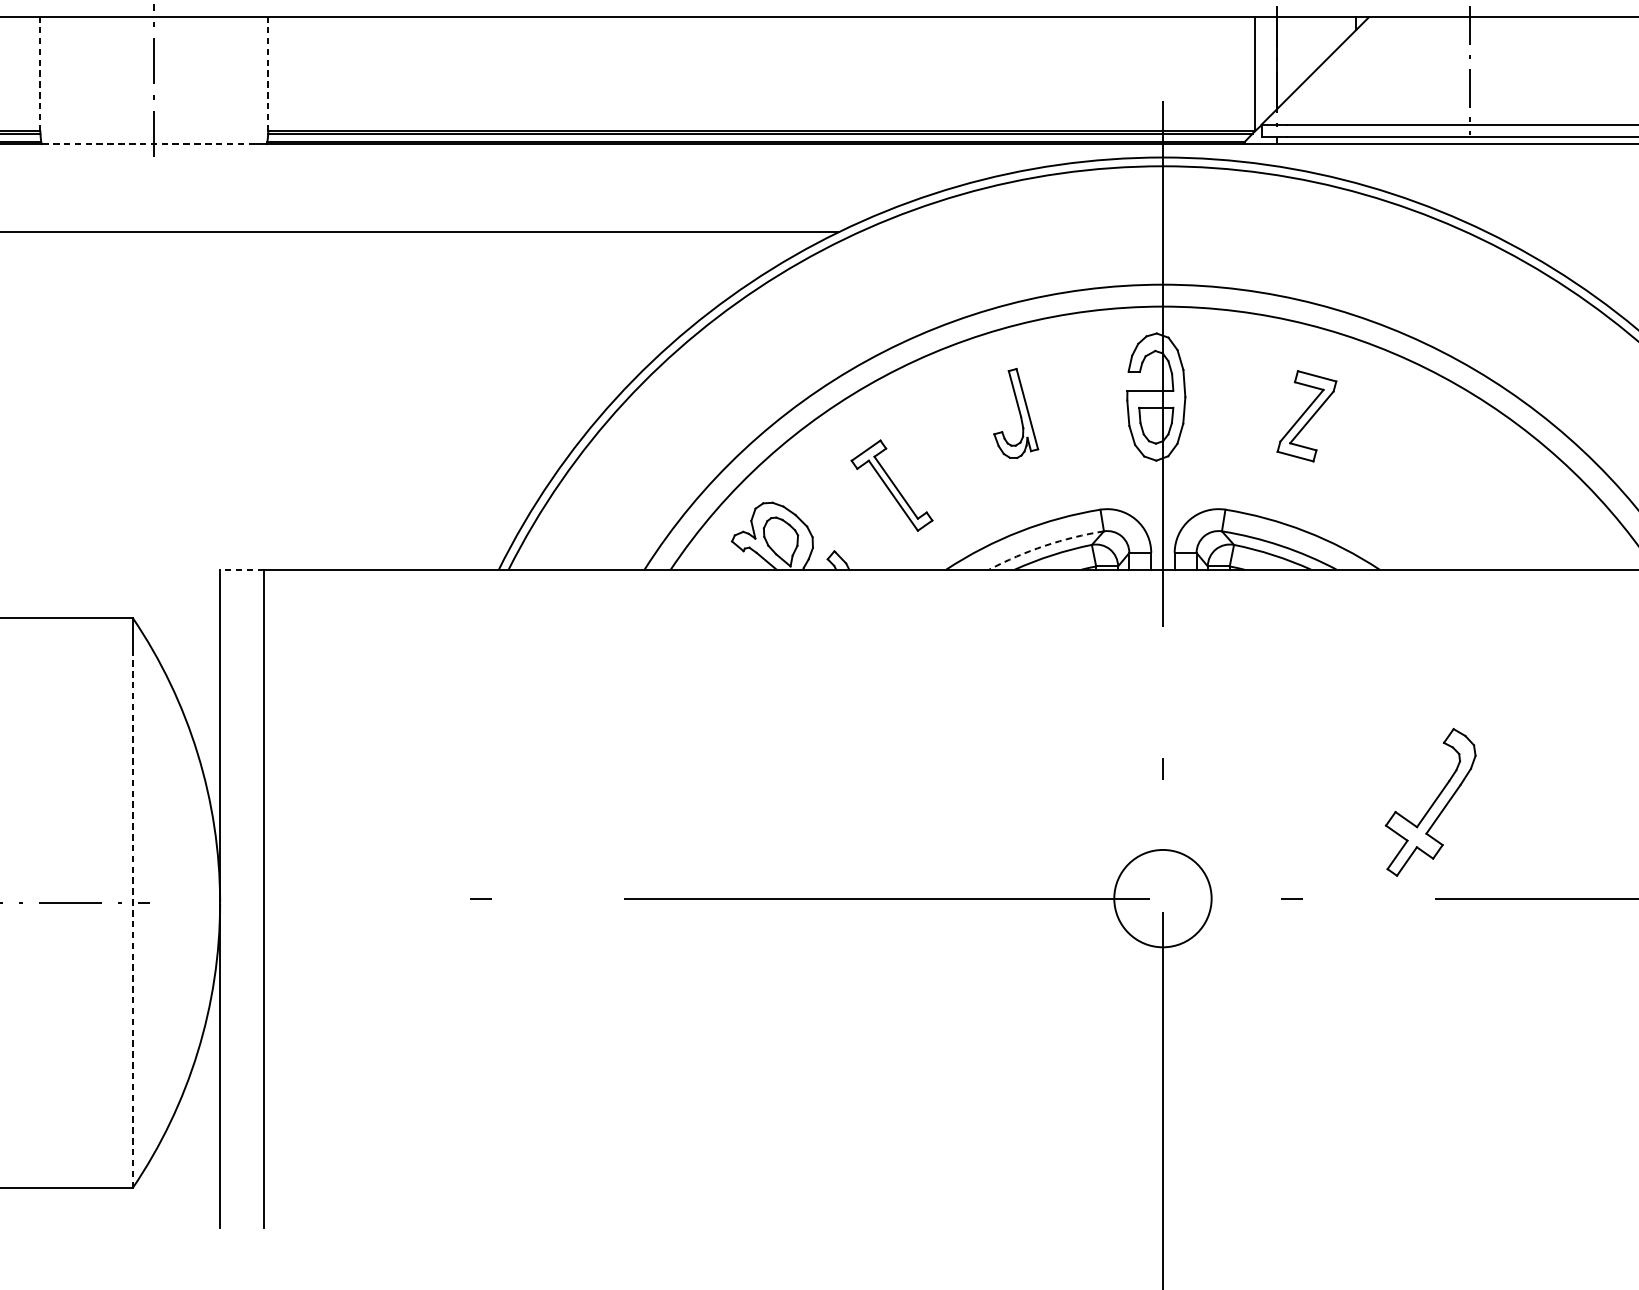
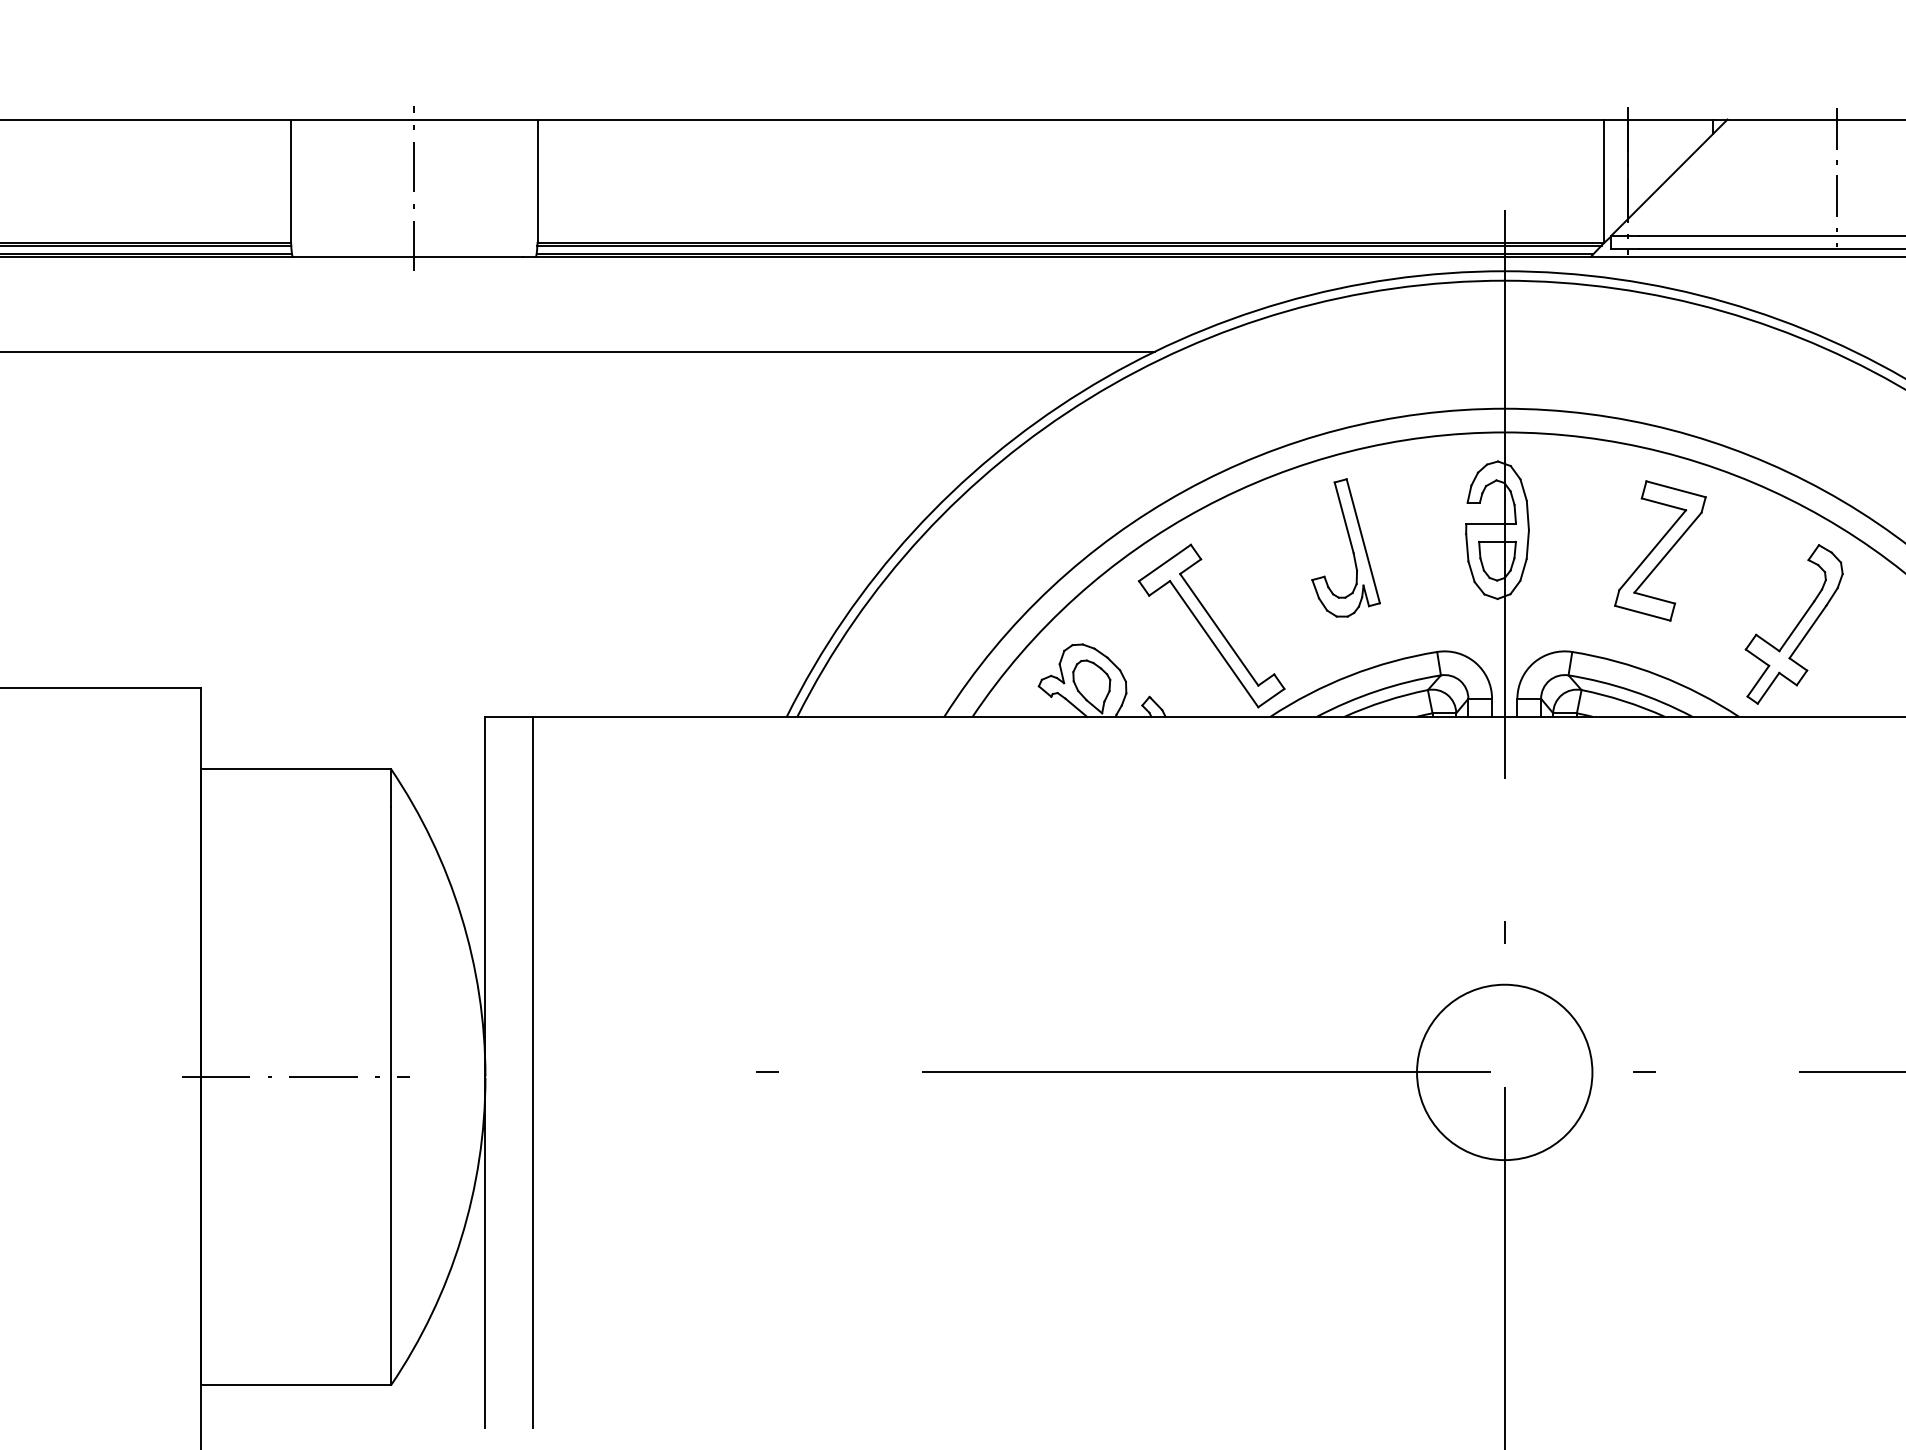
line: (40, 74) -> (291, 181), dashed -> solid
line: (268, 74) -> (537, 181), dashed -> solid
line: (148, 144) -> (407, 257), dashed -> solid
part: (1015, 413) -> (1345, 547), size x1.43
part: (1307, 415) -> (1660, 550), size x1.43
part: (891, 485) -> (1211, 625), size x1.67
arc: (1045, 546) -> (1377, 691), dashed -> solid
line: (242, 569) -> (509, 716), dashed -> solid
part: (1430, 802) -> (1793, 624), moved
circle: (1162, 898) -> (1504, 1072), size x1.67
line: (133, 919) -> (391, 1095), dashed -> solid

